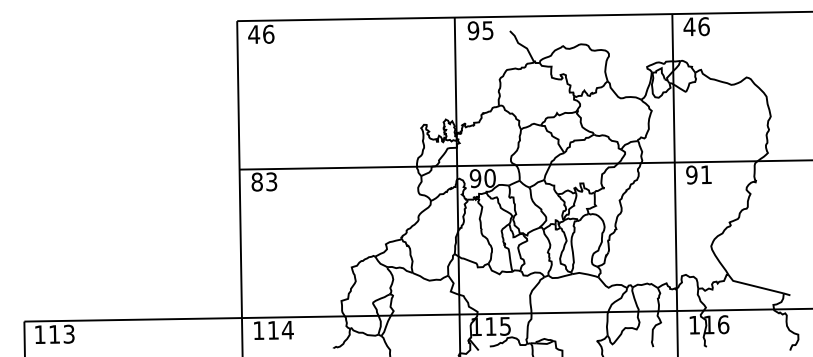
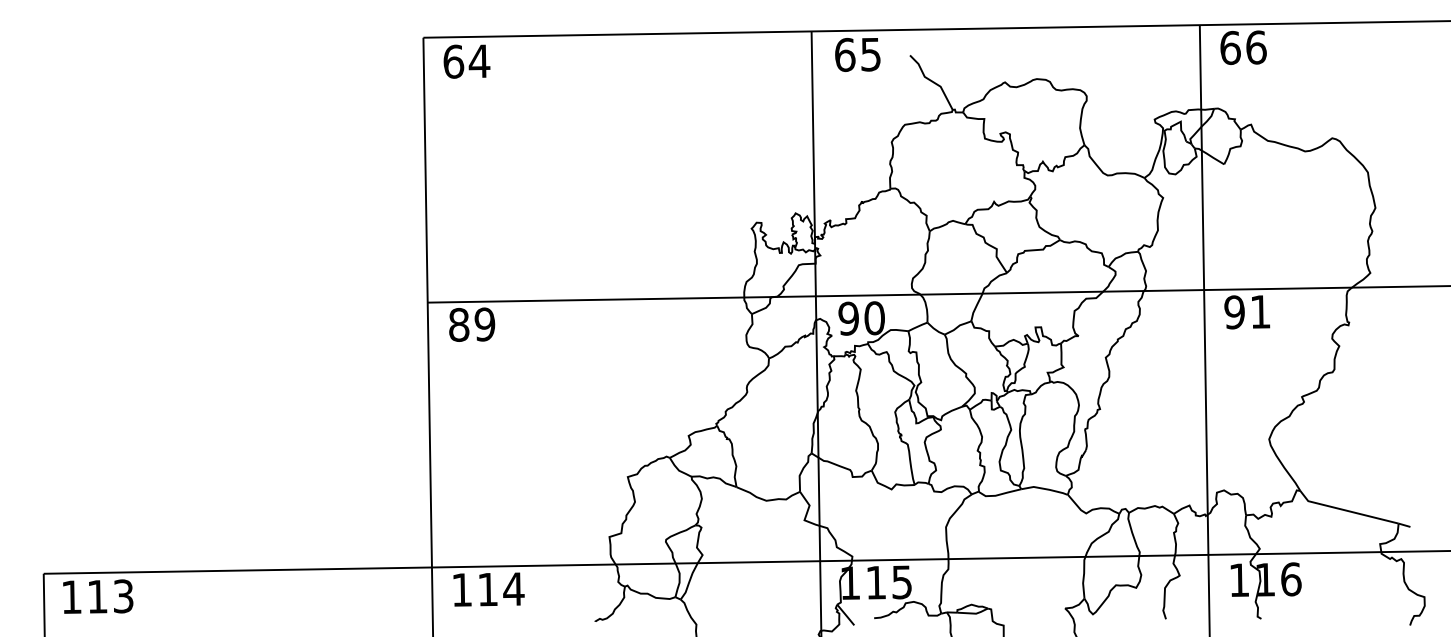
text: (689, 26) -> (1230, 47), 46 -> 66
text: (473, 30) -> (845, 54), 95 -> 65
text: (261, 34) -> (466, 61), 46 -> 64
text: (271, 181) -> (484, 323), 83 -> 89

